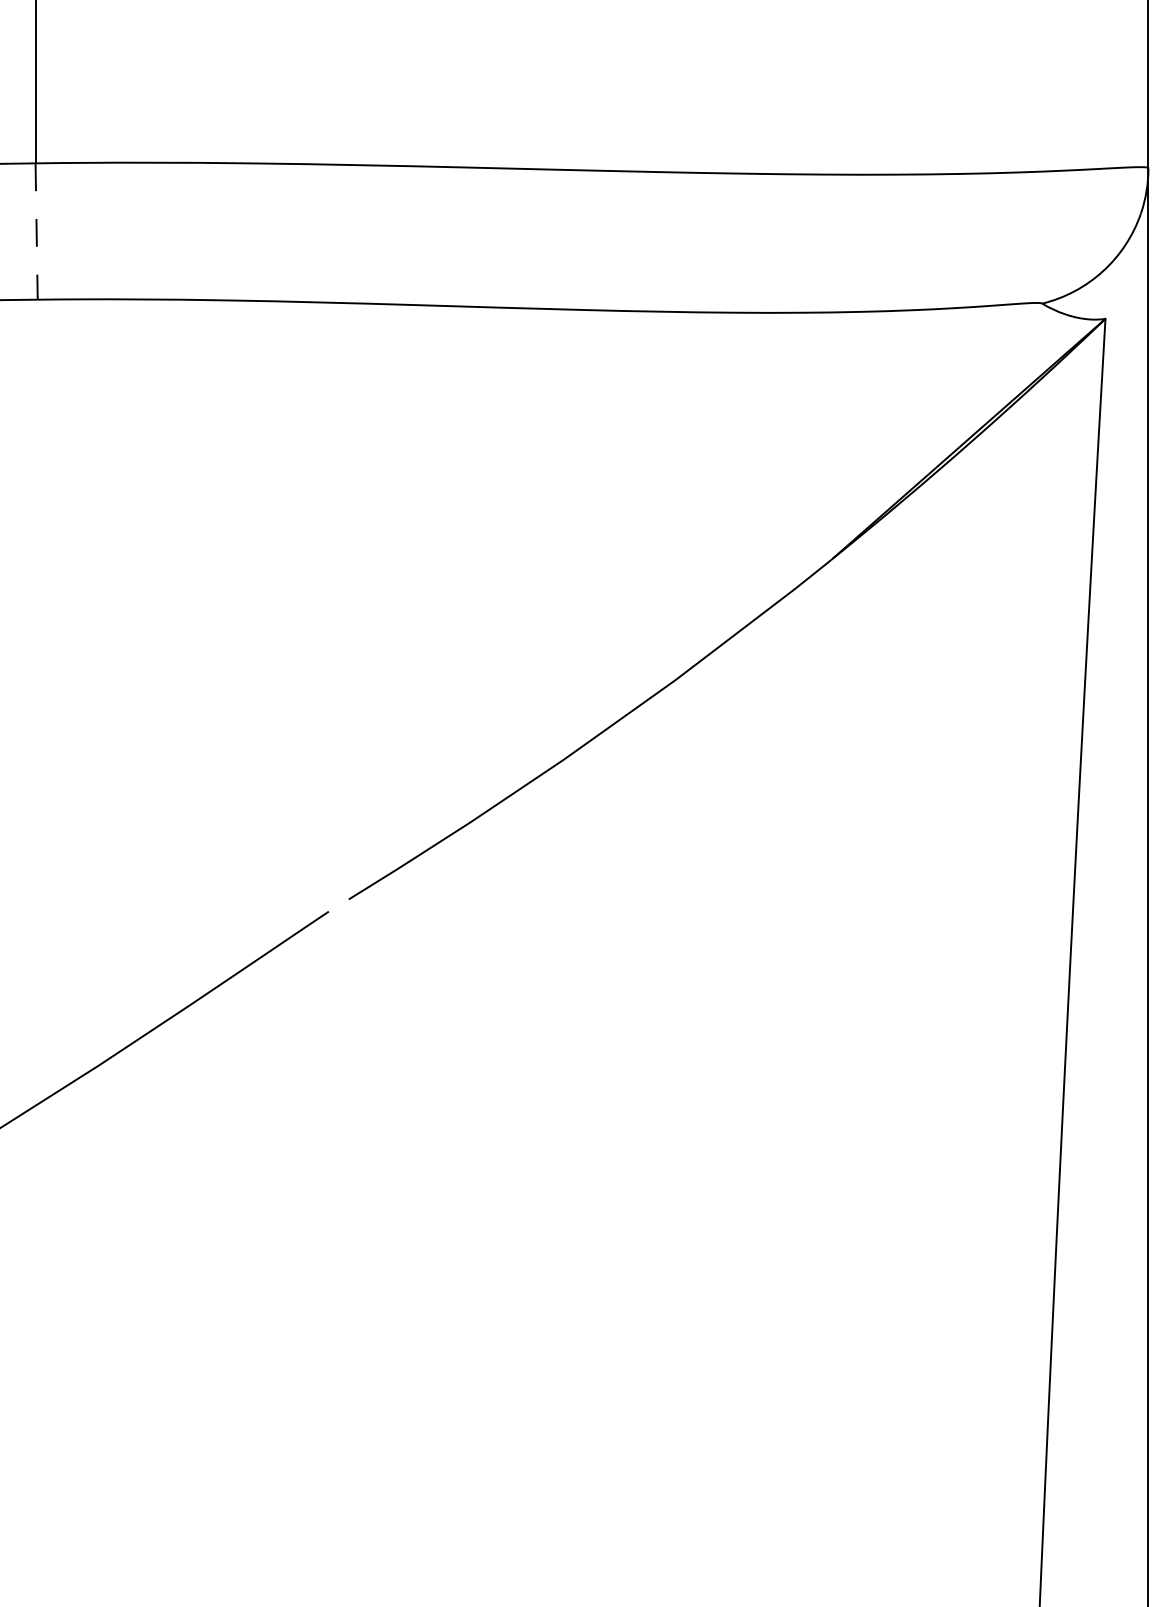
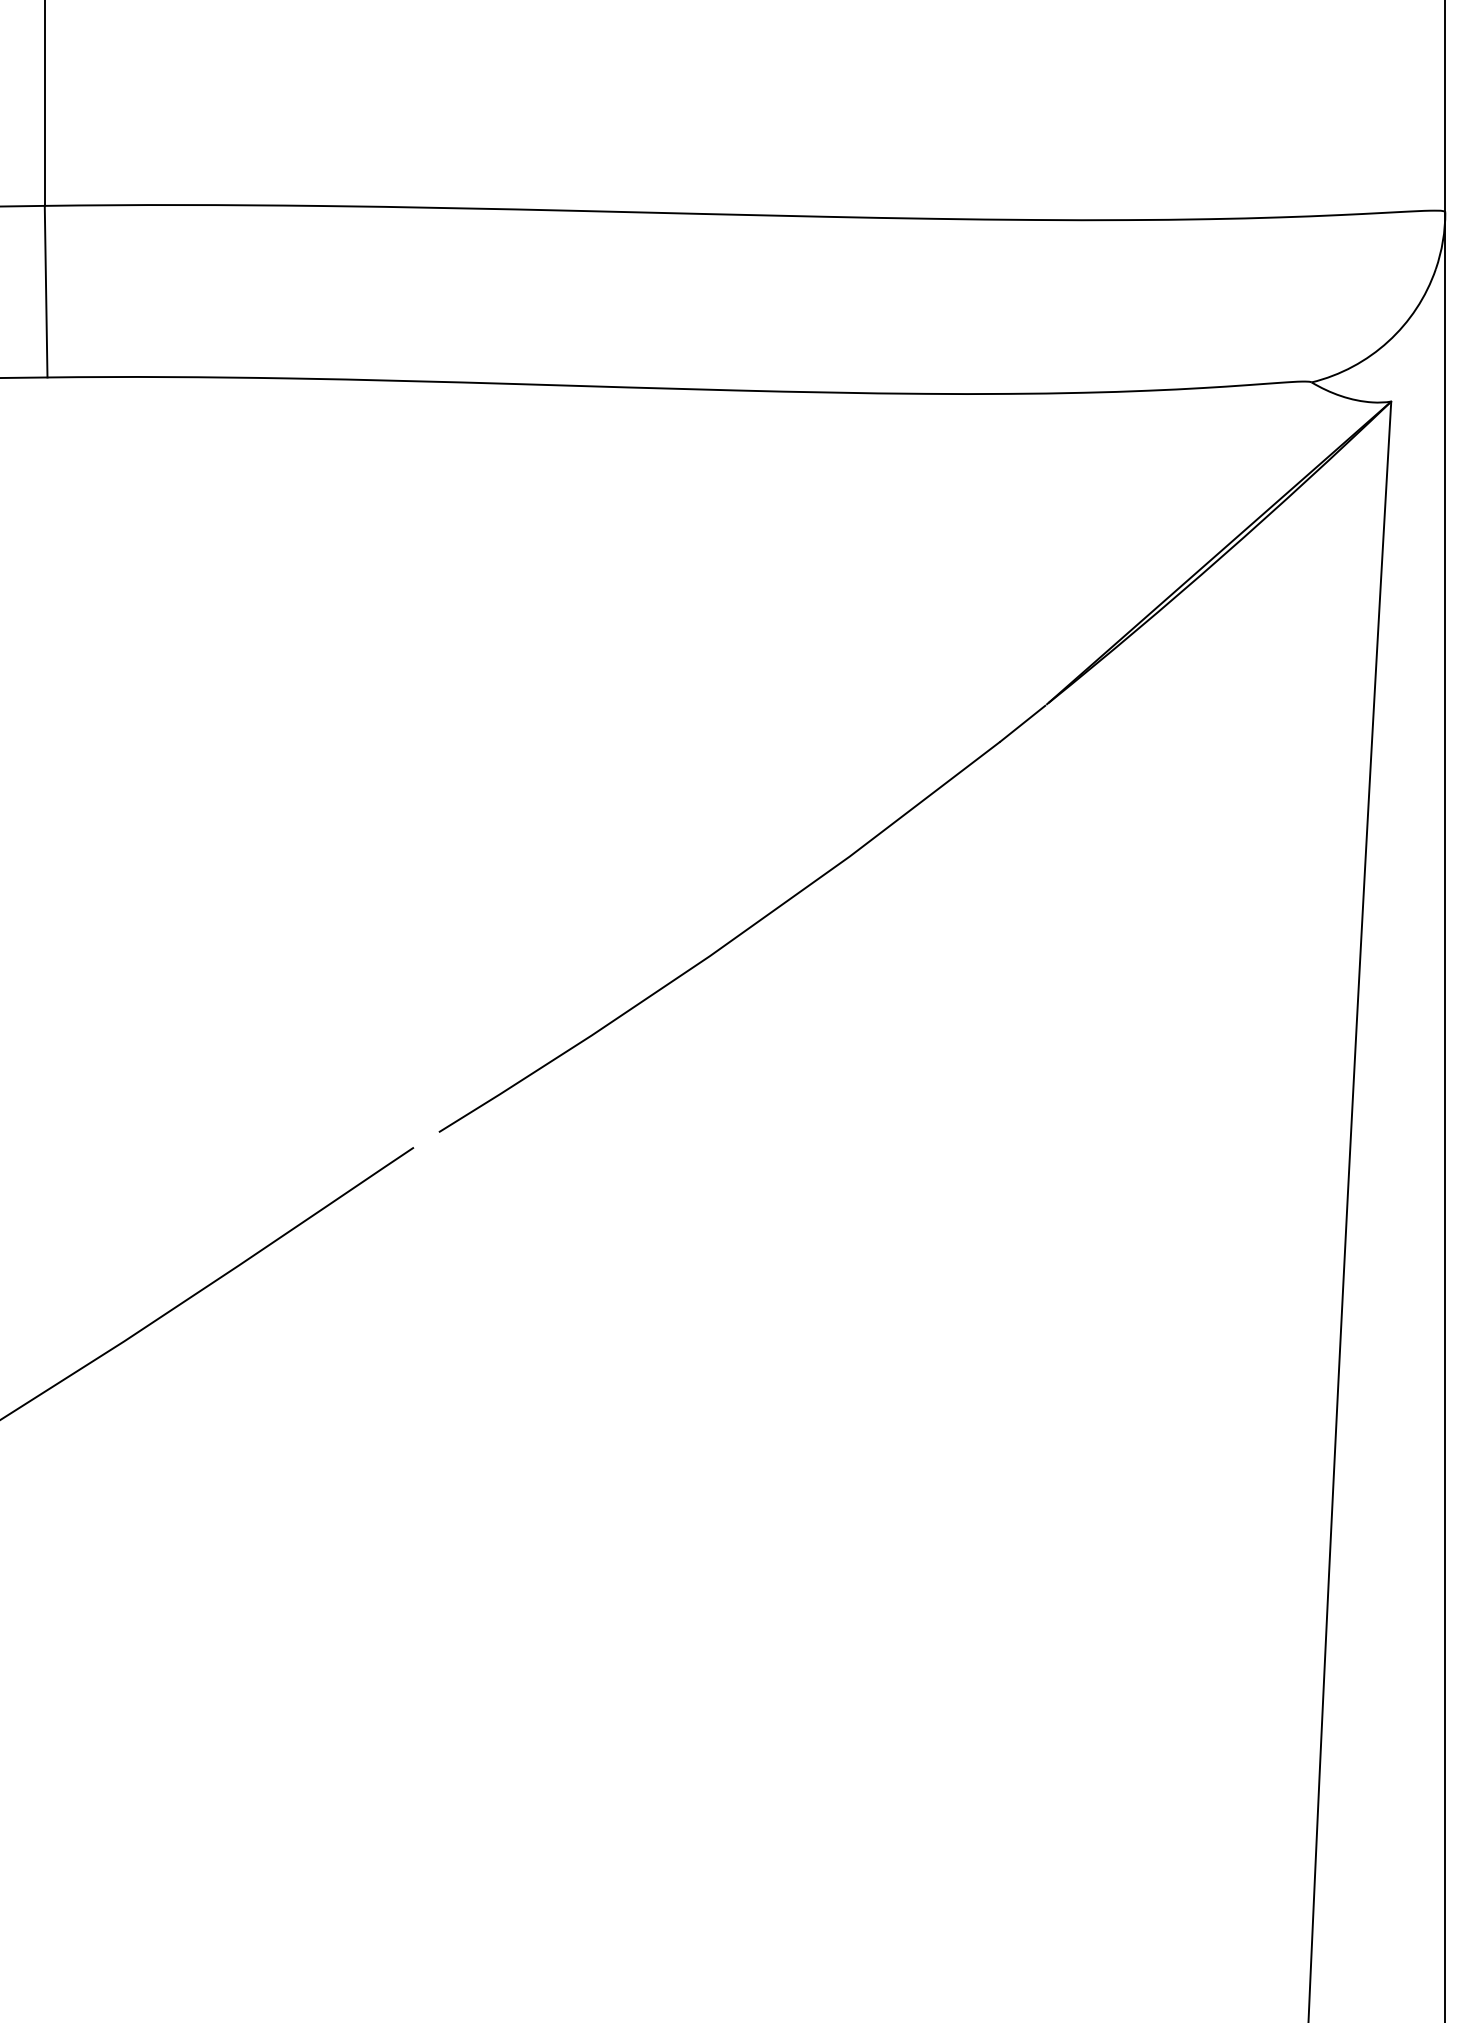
line: (36, 231) -> (46, 291), dashed -> solid

